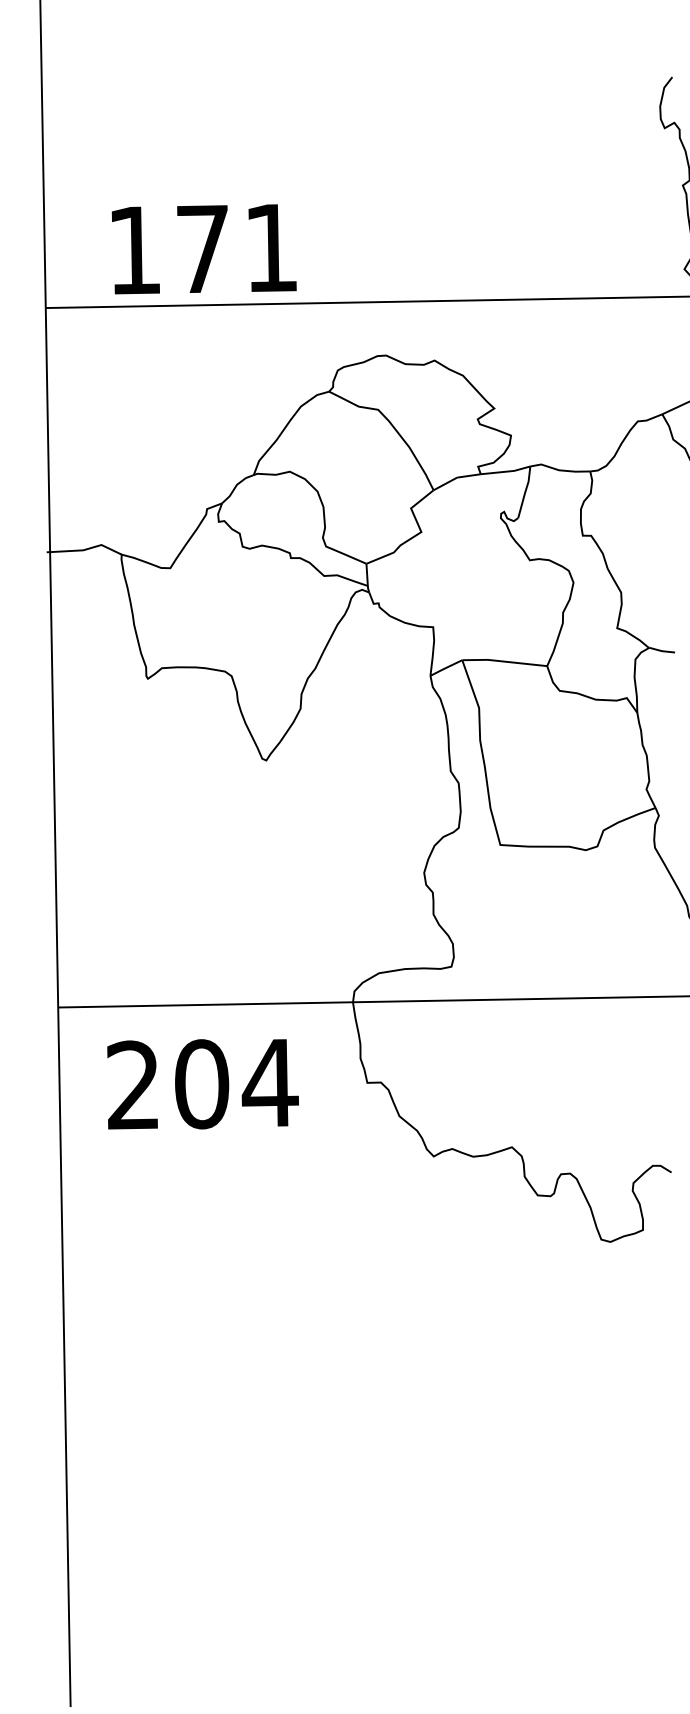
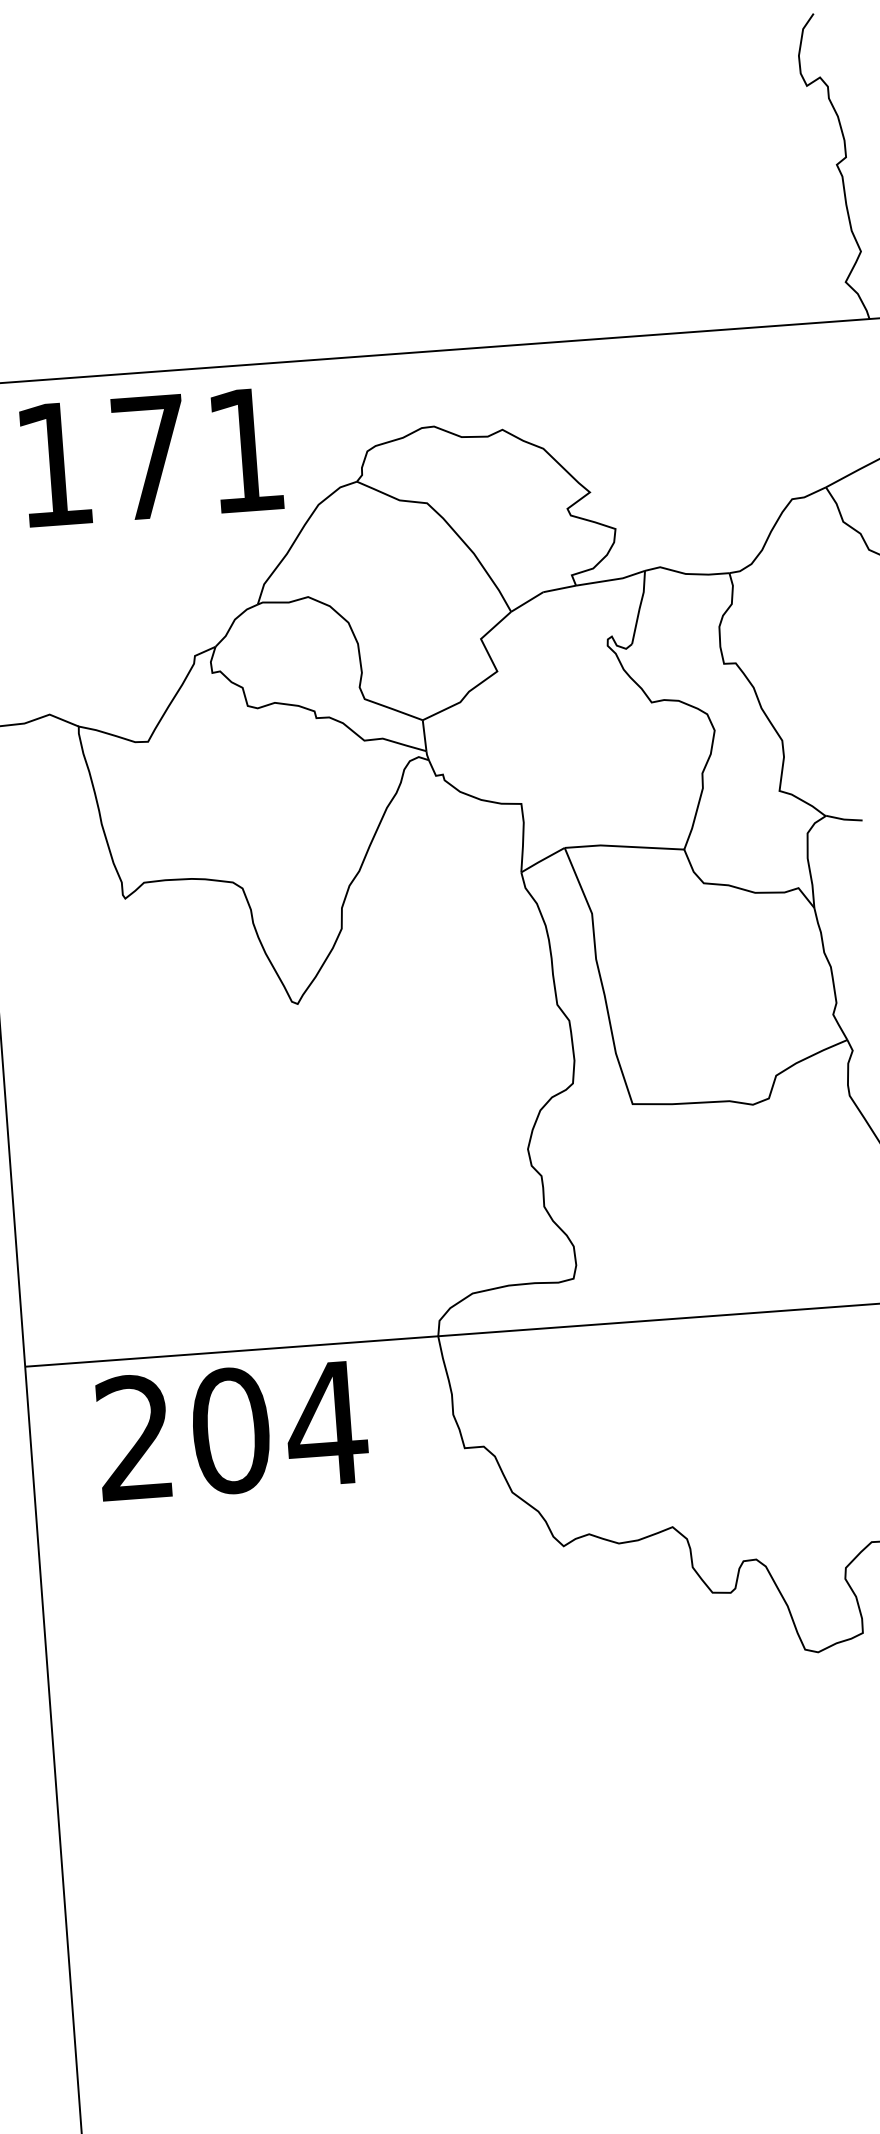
text: (203, 249) -> (150, 457), moved
text: (202, 1084) -> (231, 1431), moved

